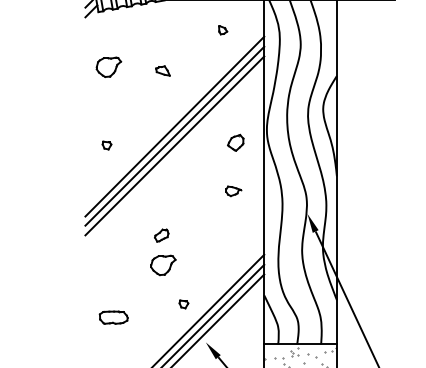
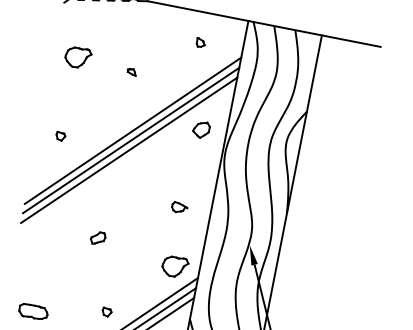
part: (162, 70) -> (131, 71), size x0.62
part: (235, 142) -> (201, 129), moved
part: (163, 265) -> (175, 267), moved

